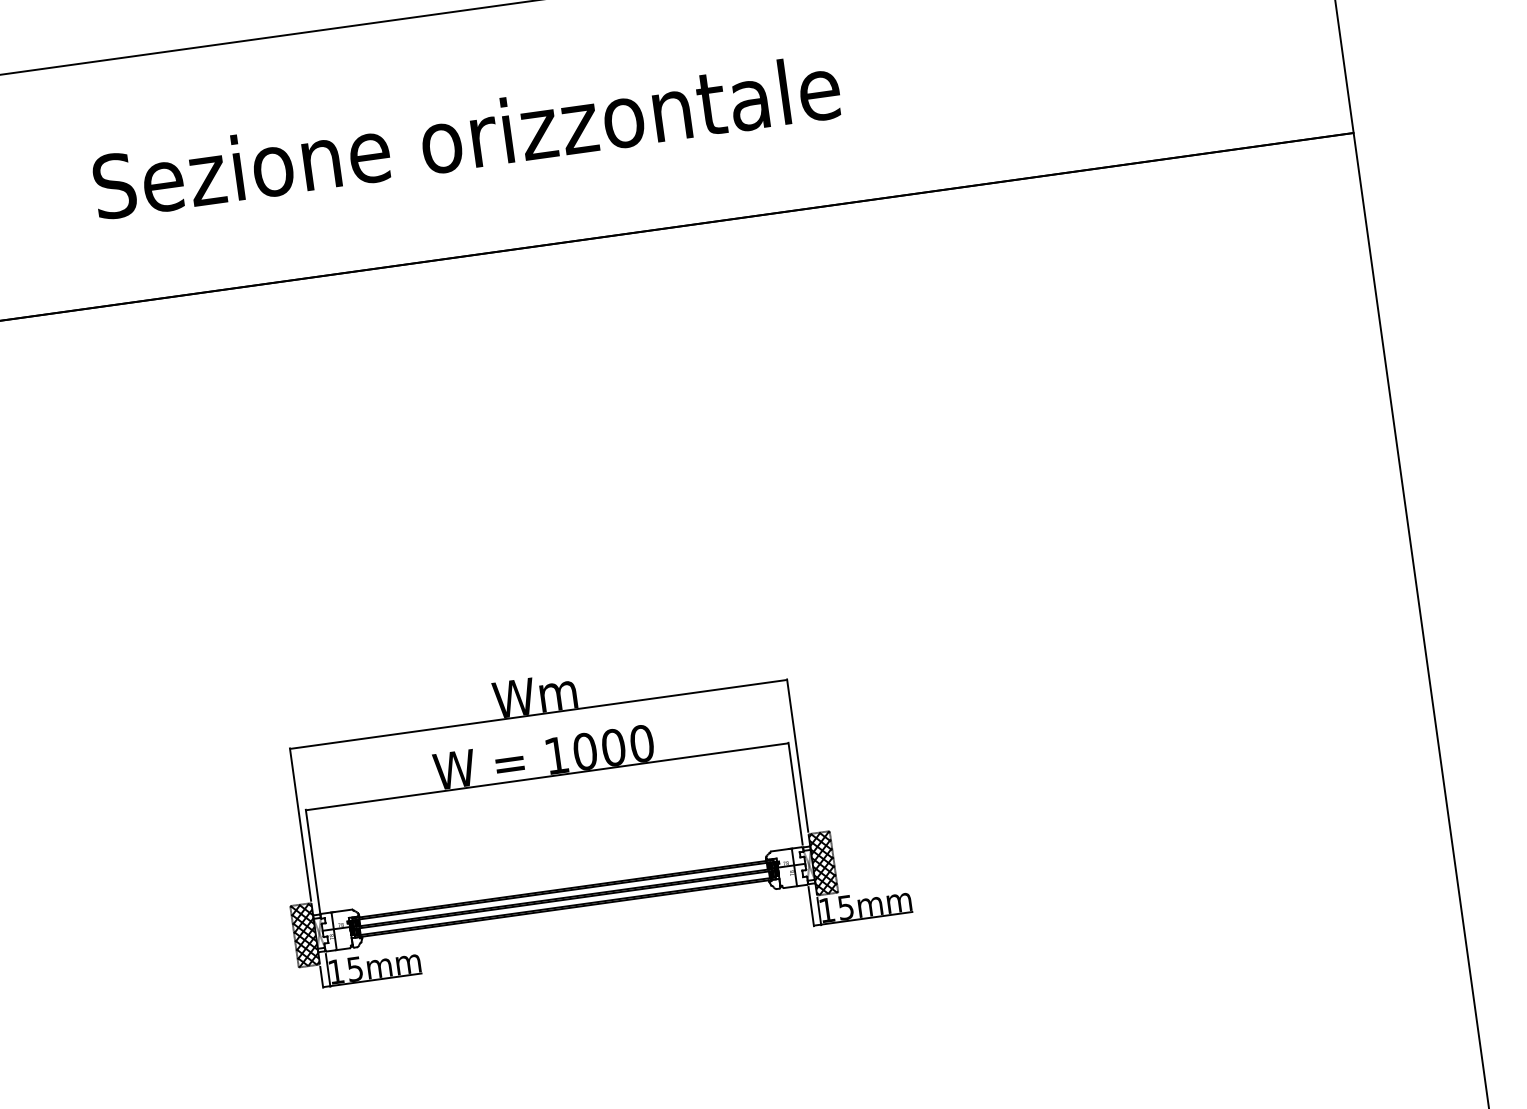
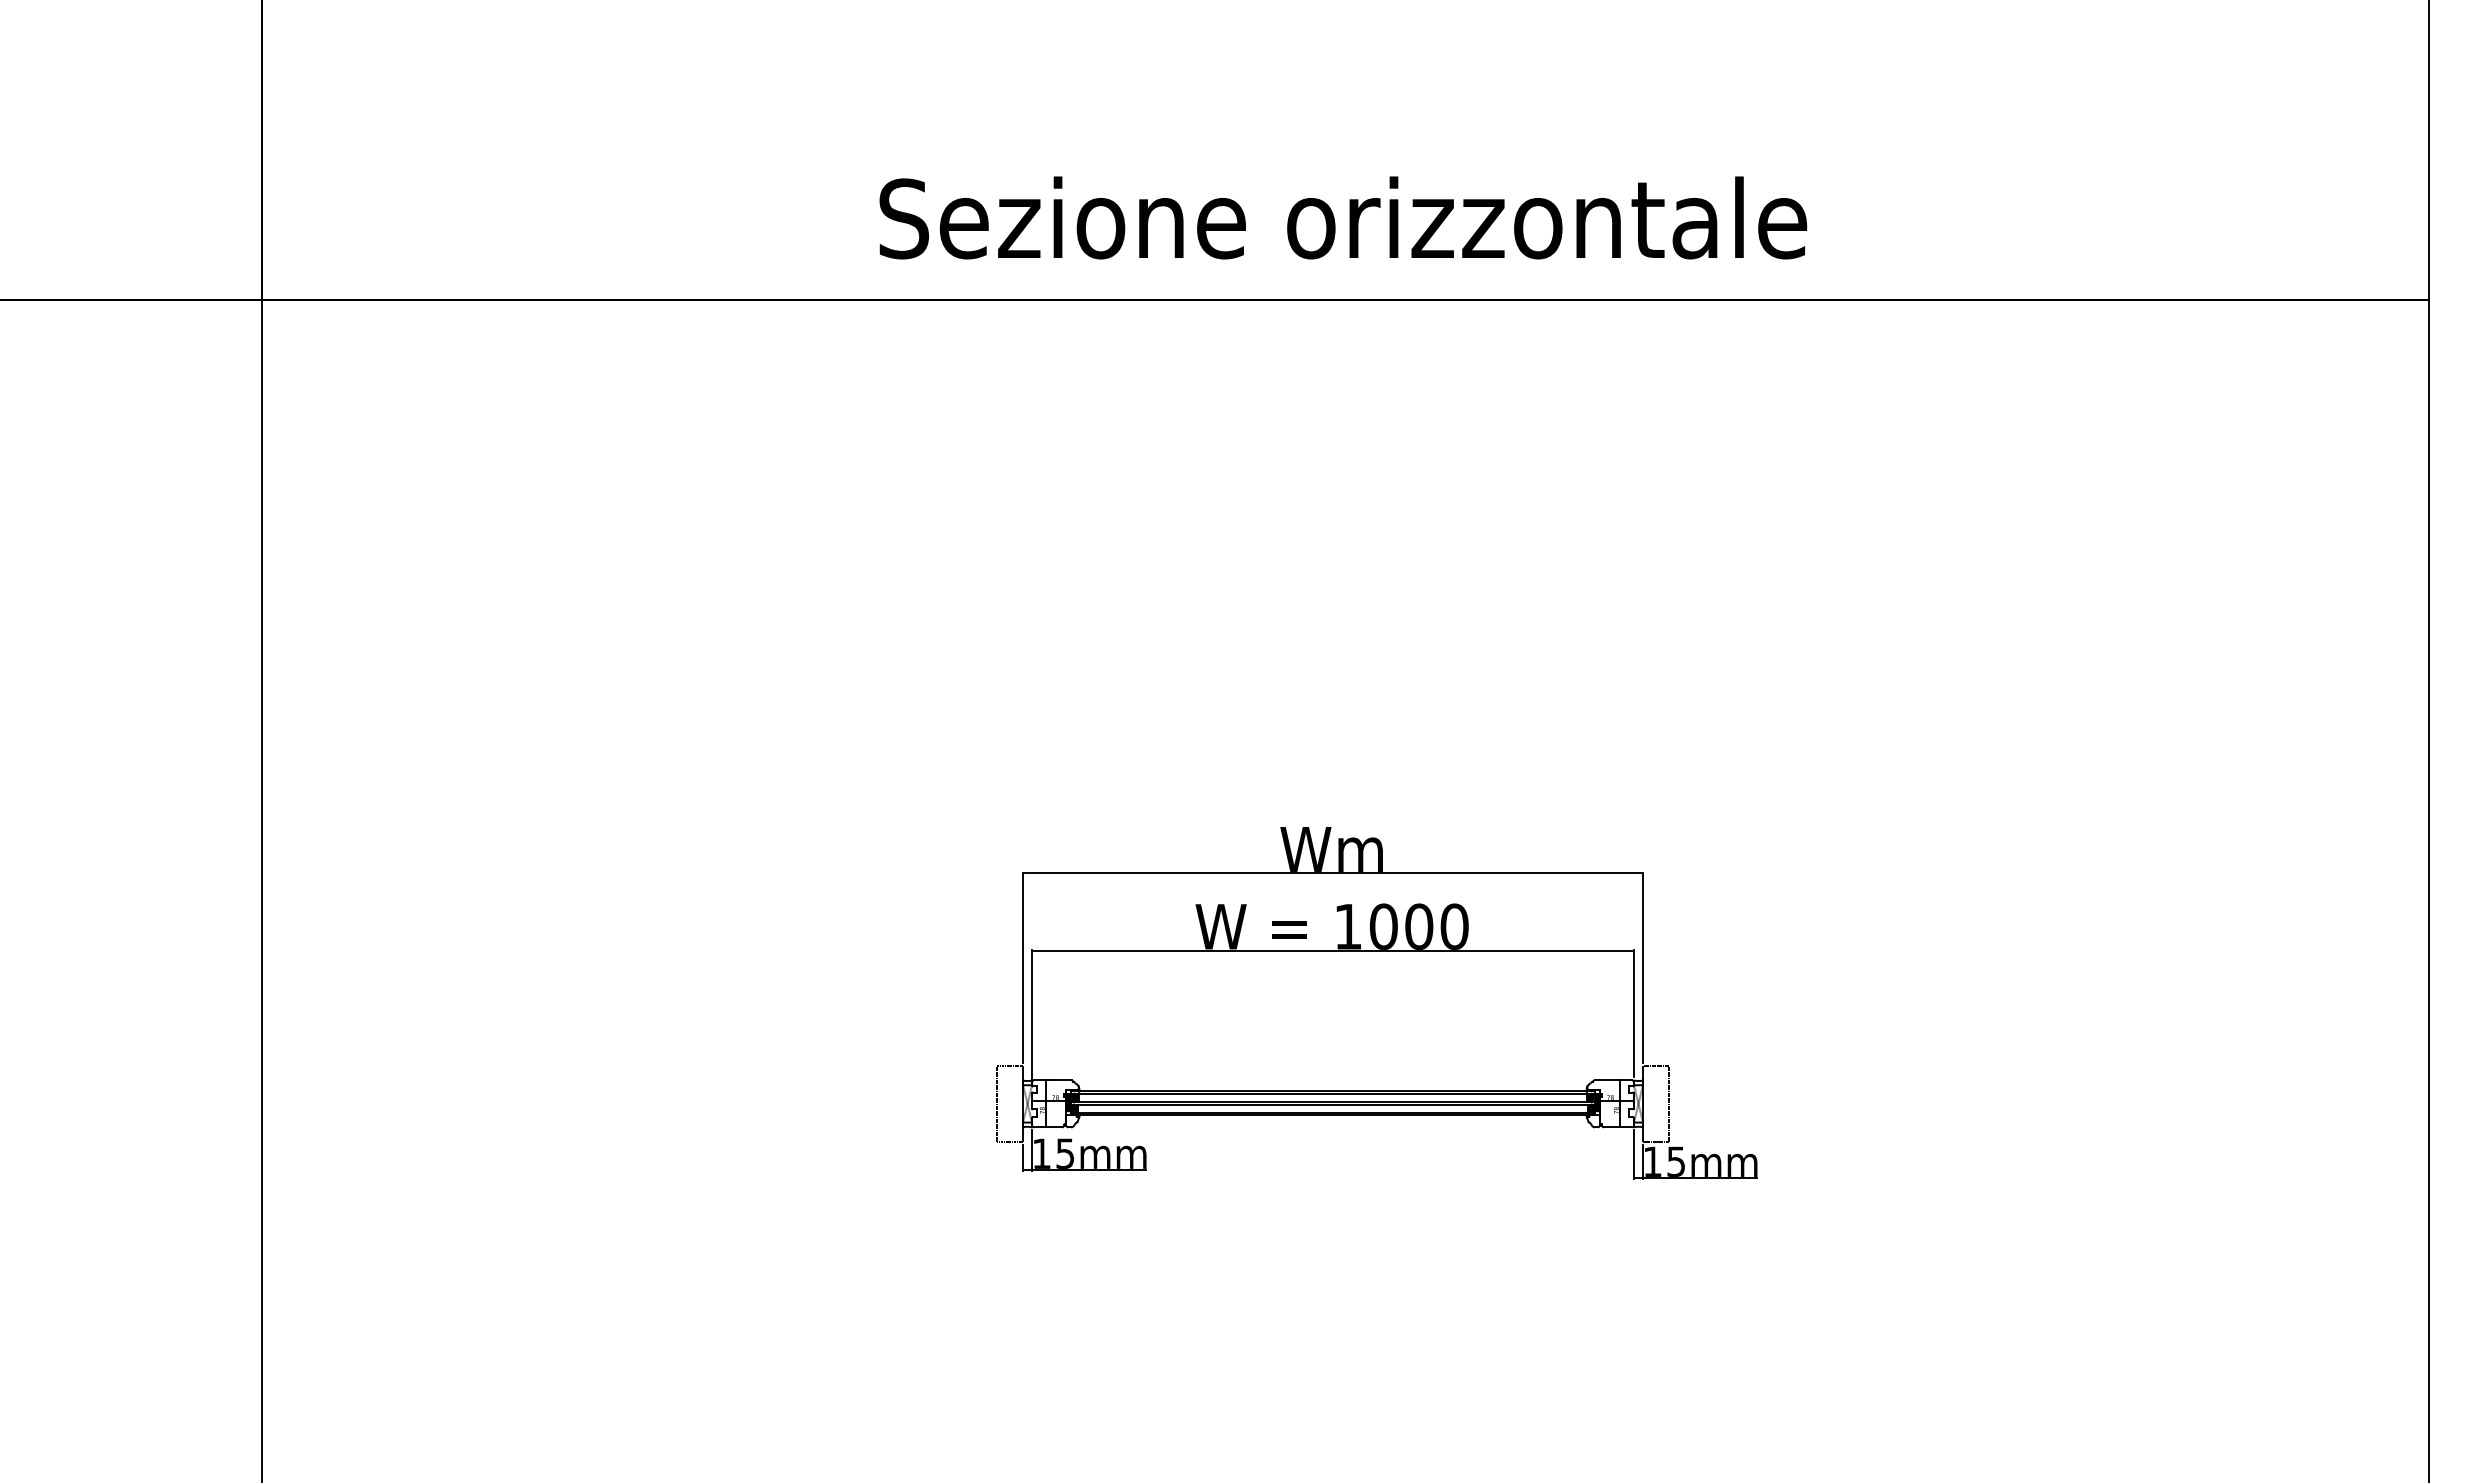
text: (466, 136) -> (1343, 217), moved
hatch: (823, 863) -> (1656, 1103), removed
hatch: (304, 935) -> (1009, 1103), removed

